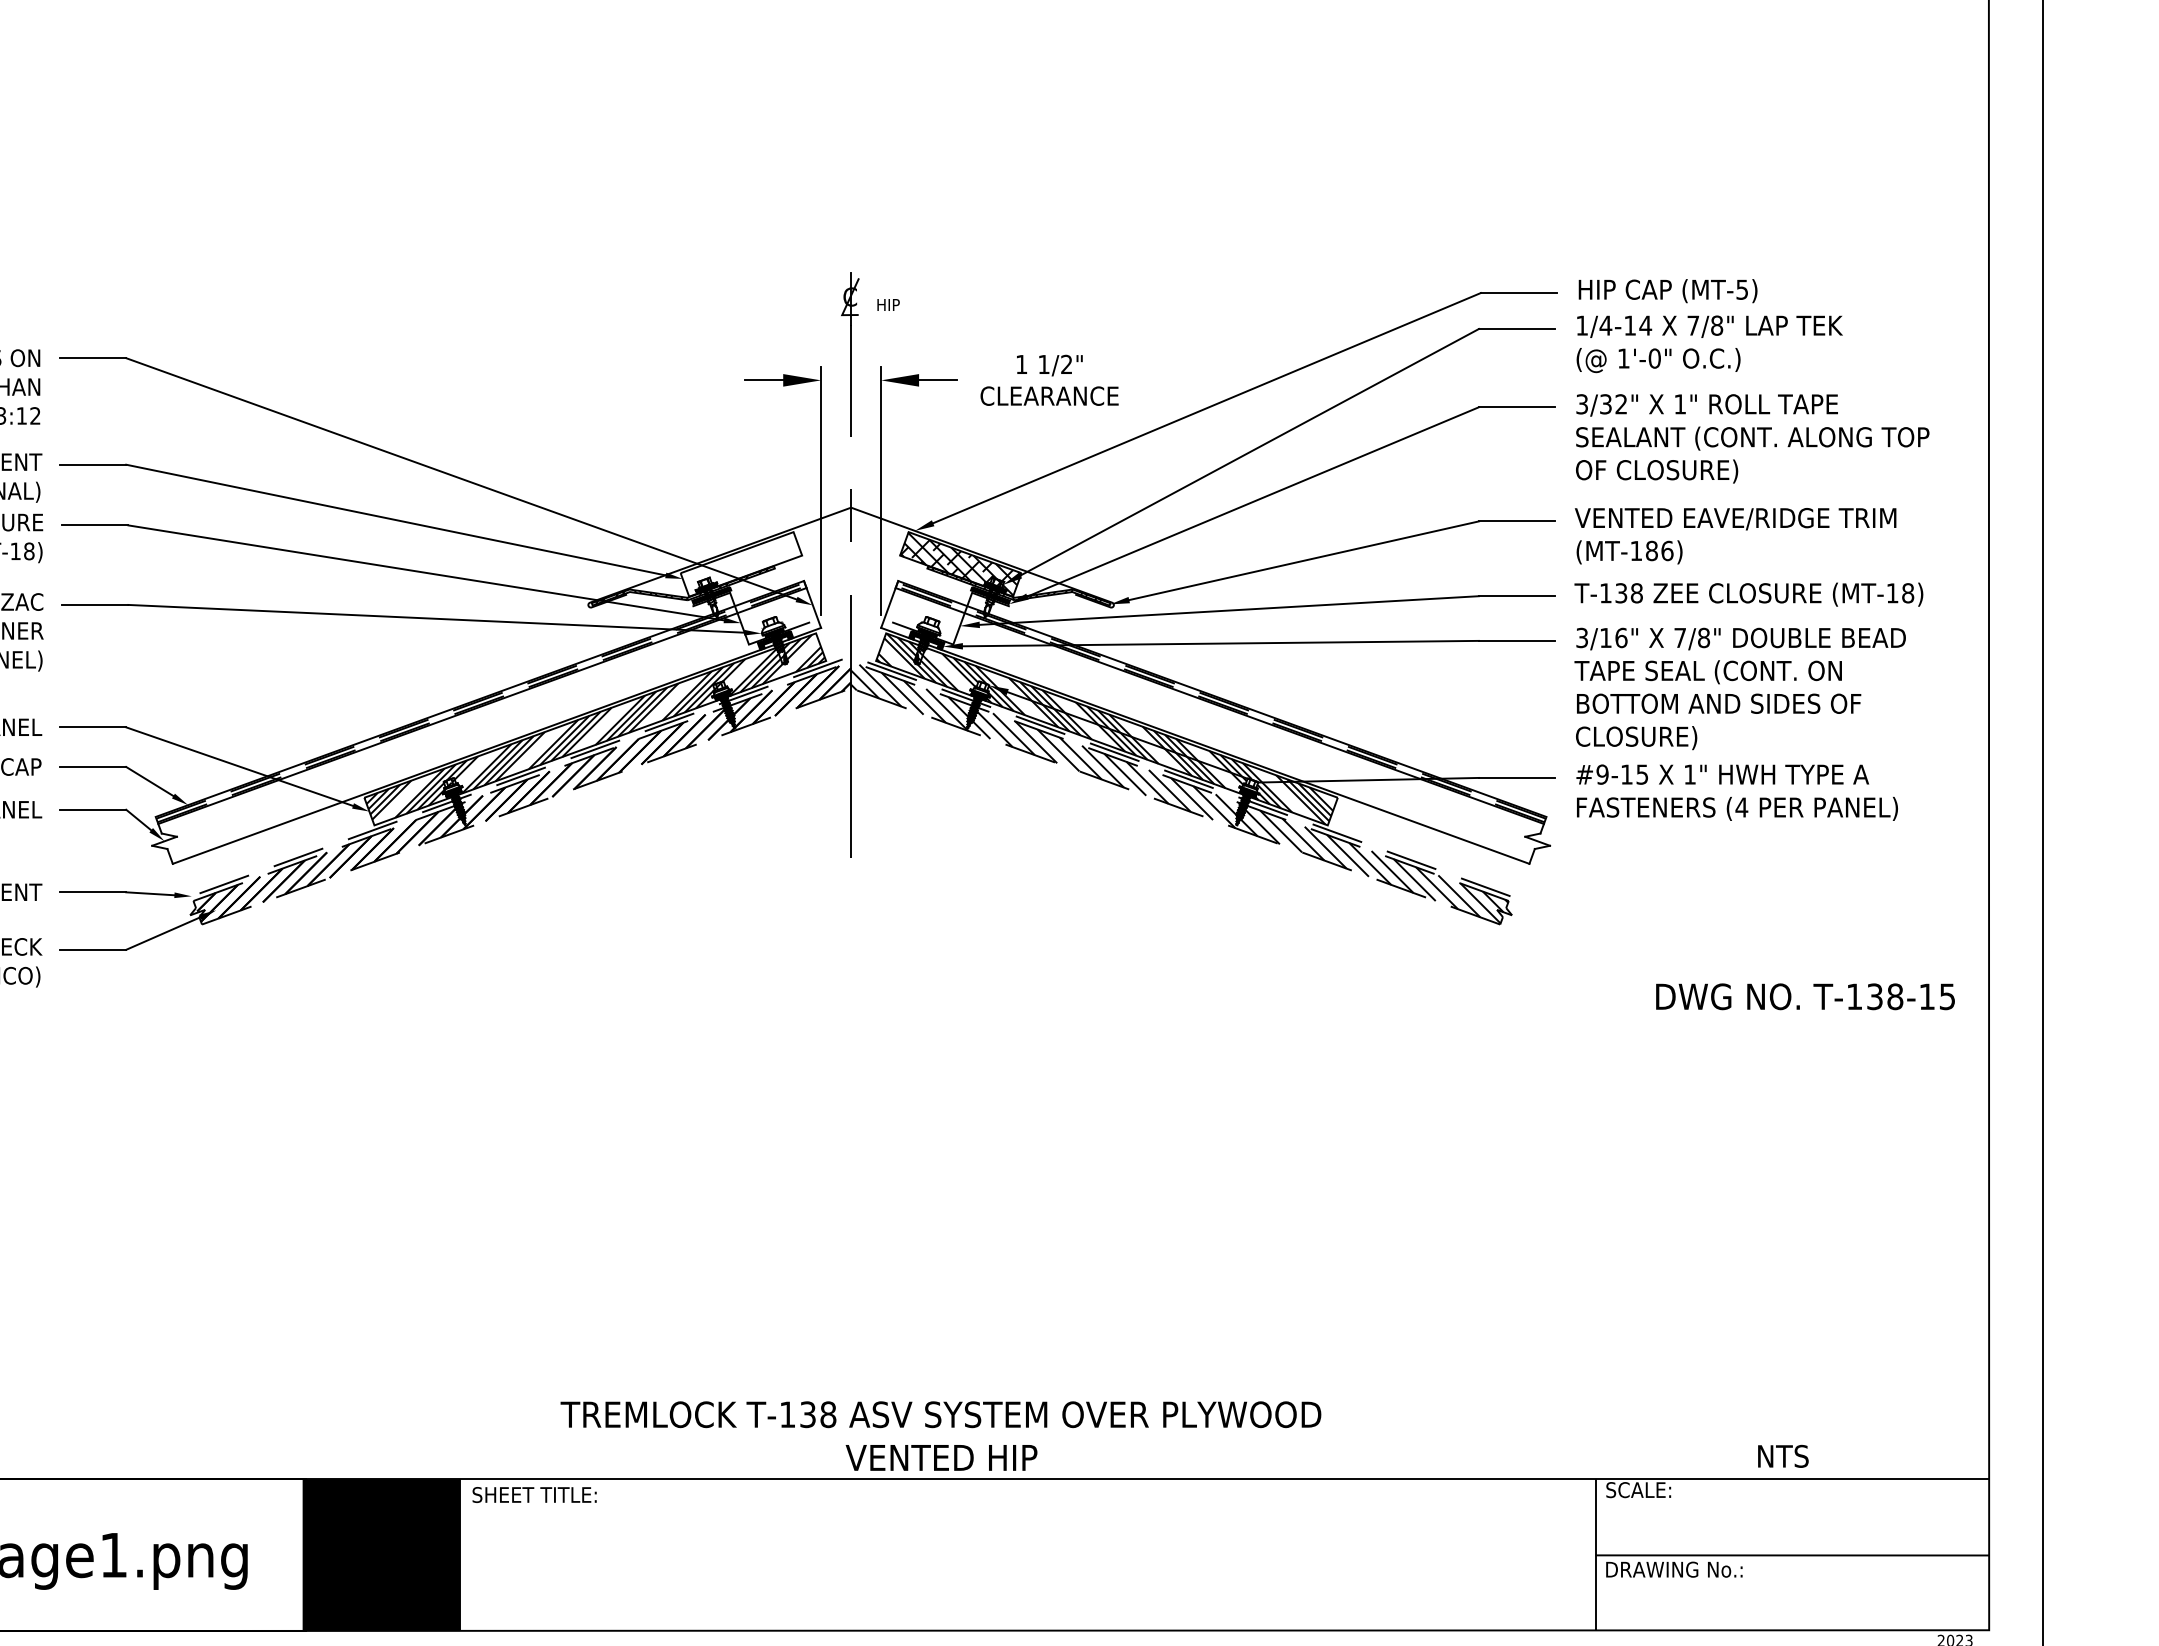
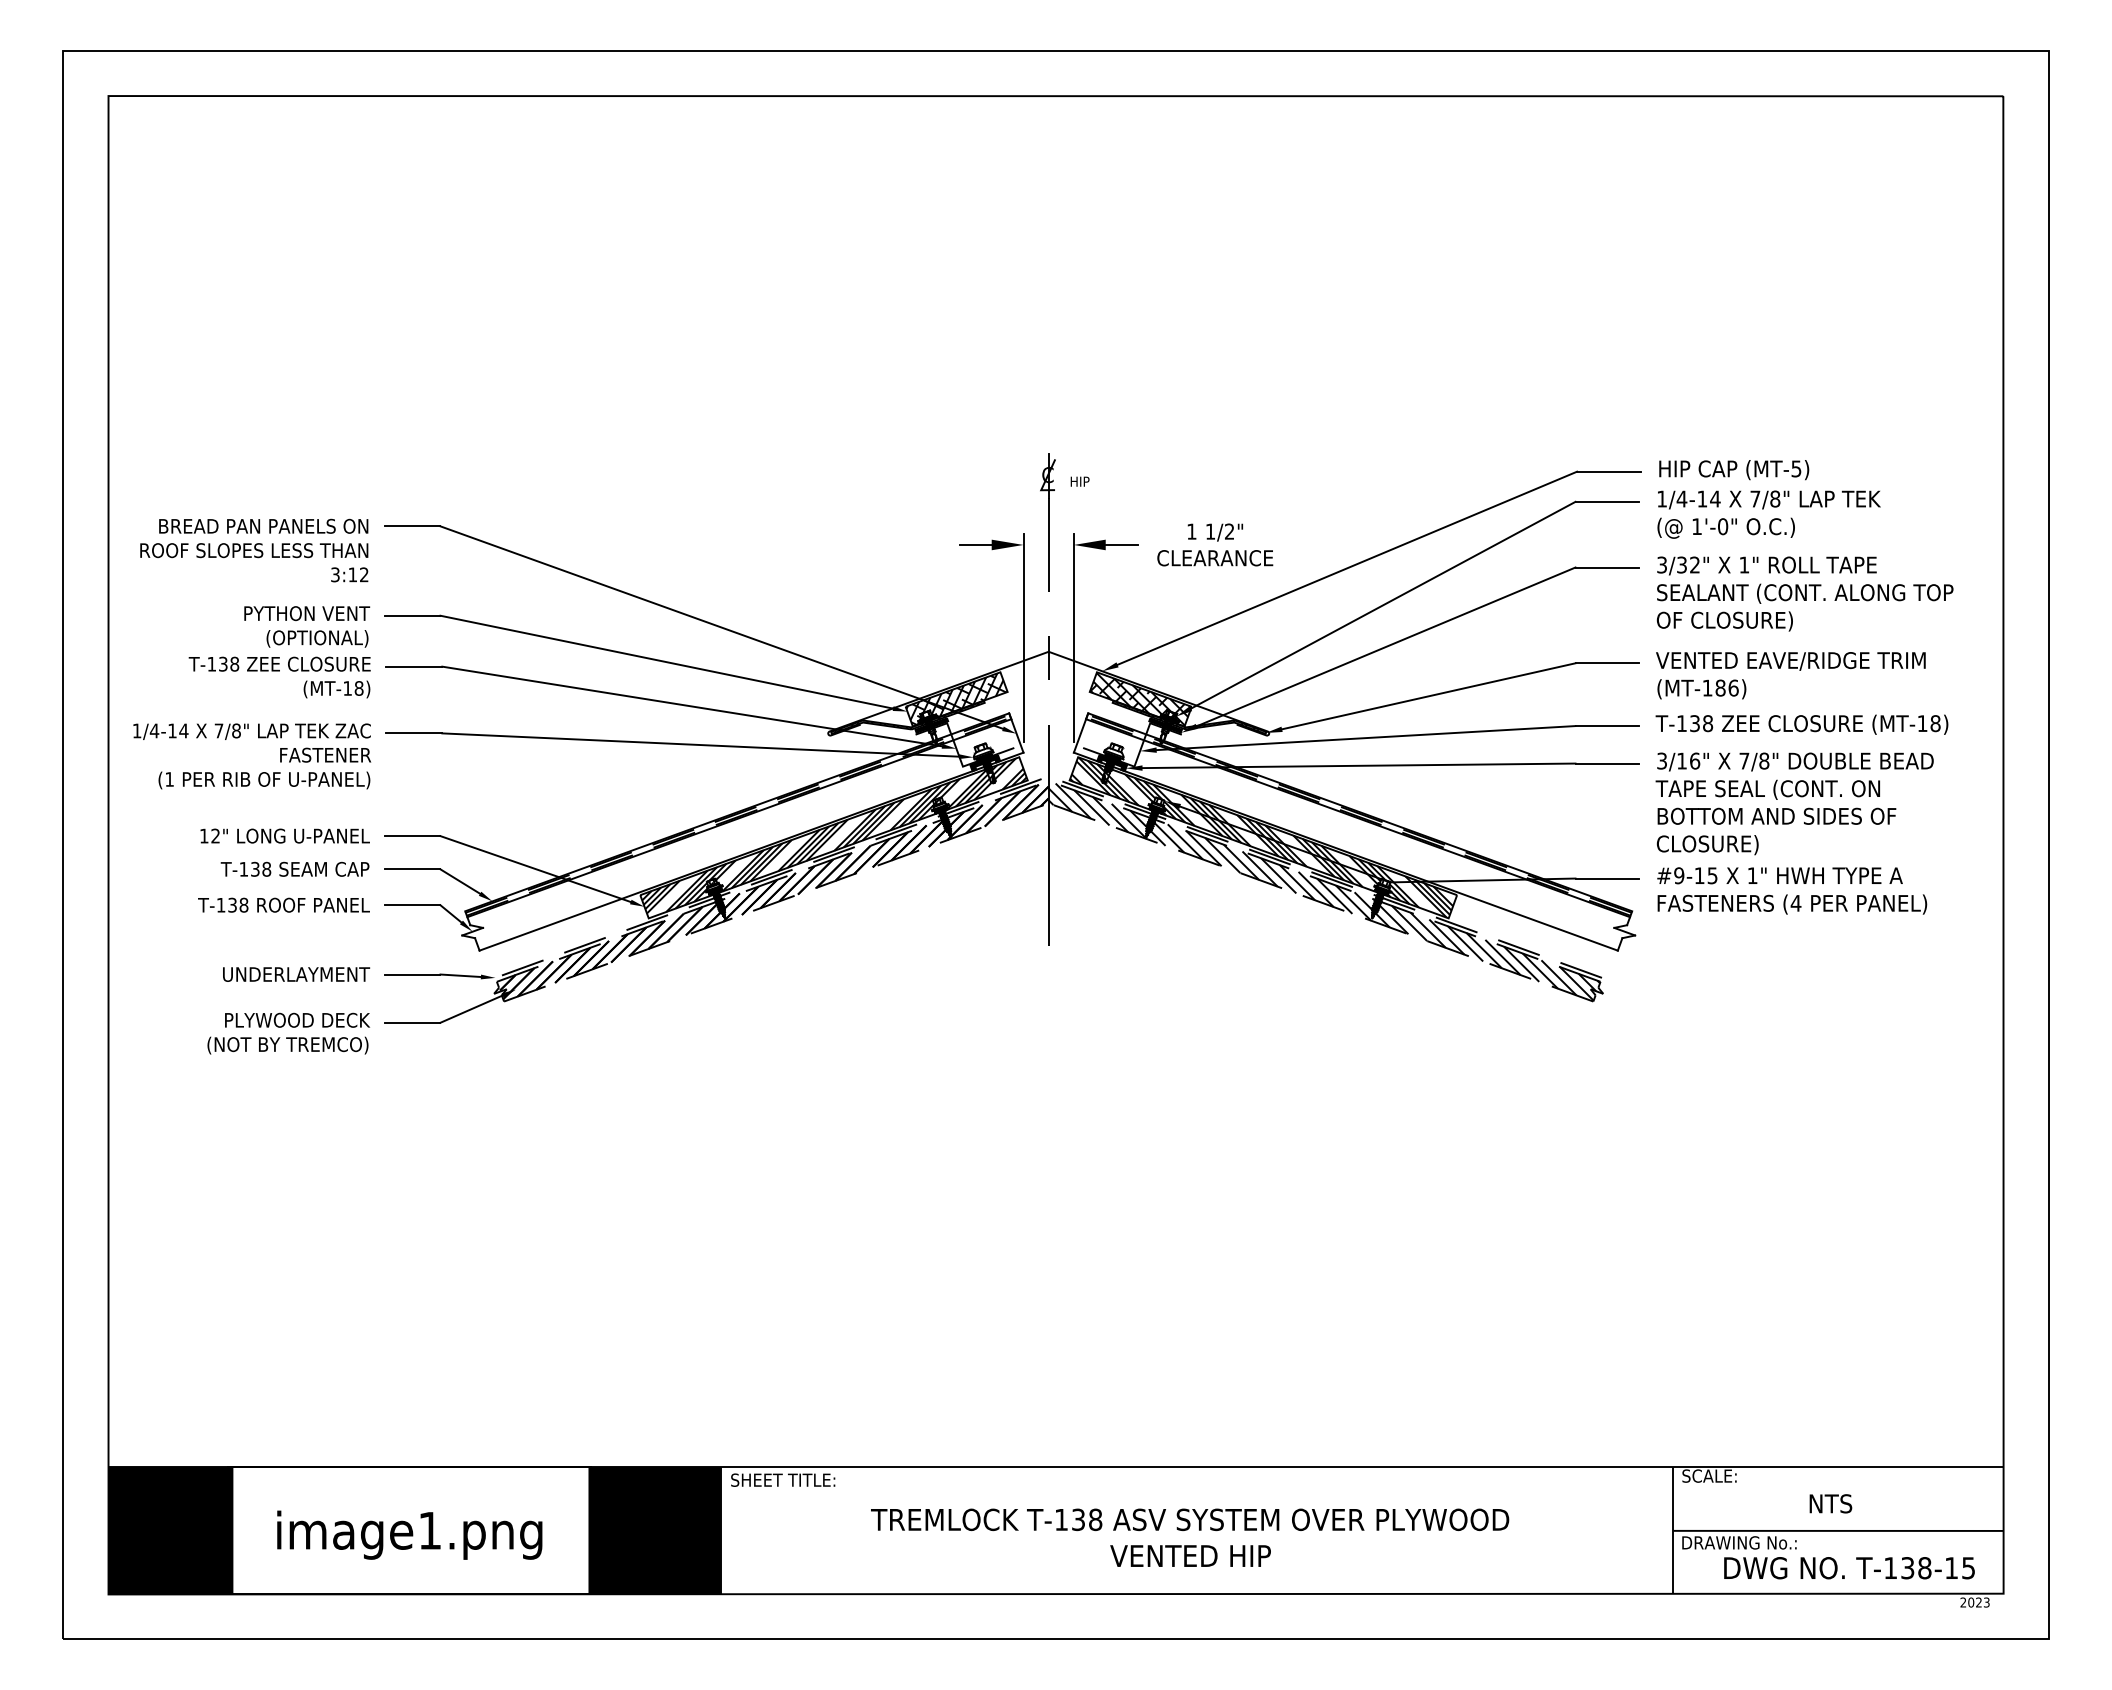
hatch: (741, 563) -> (956, 698), added
text: (1805, 997) -> (1849, 1568), moved
text: (941, 1435) -> (1190, 1537), moved
text: (1782, 1456) -> (1830, 1503), moved

